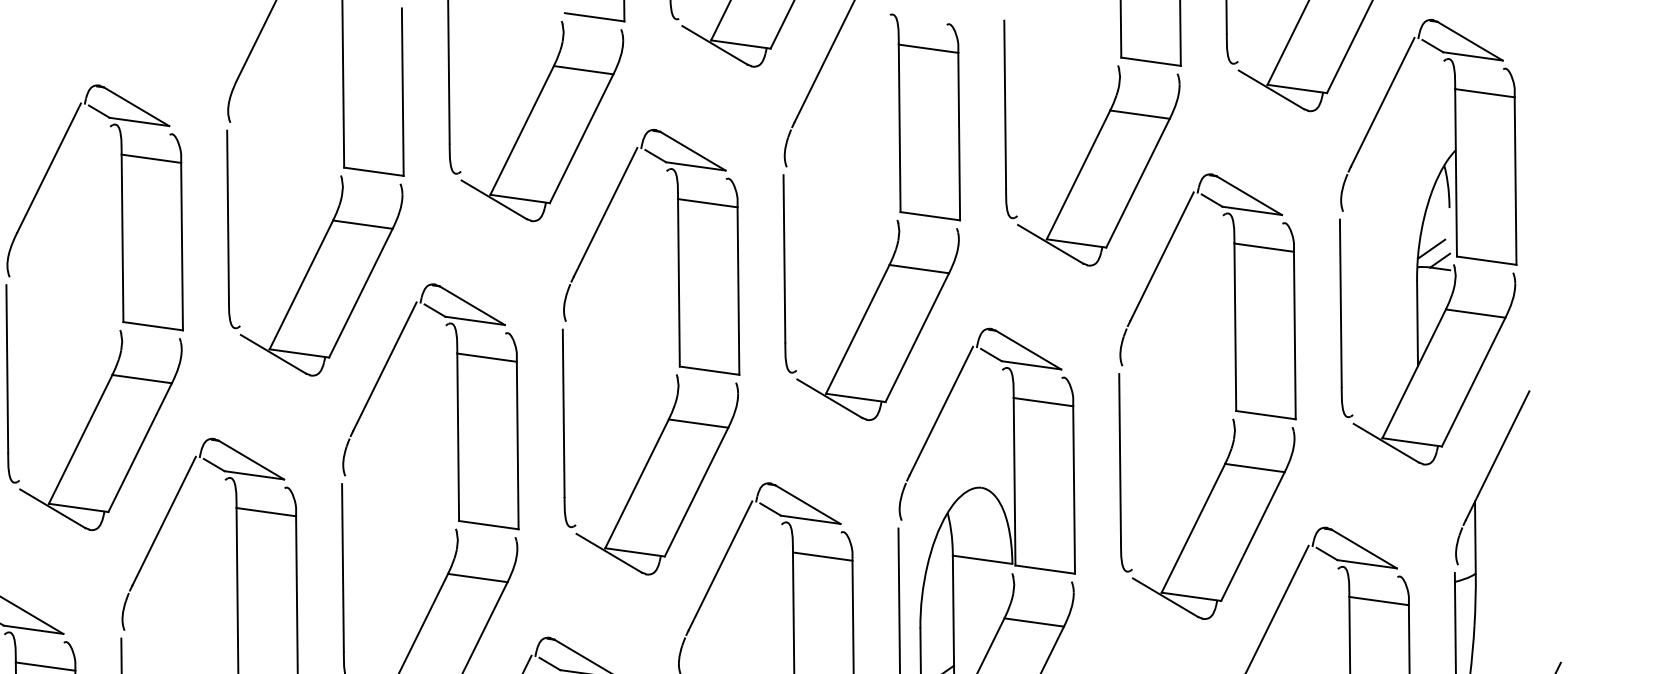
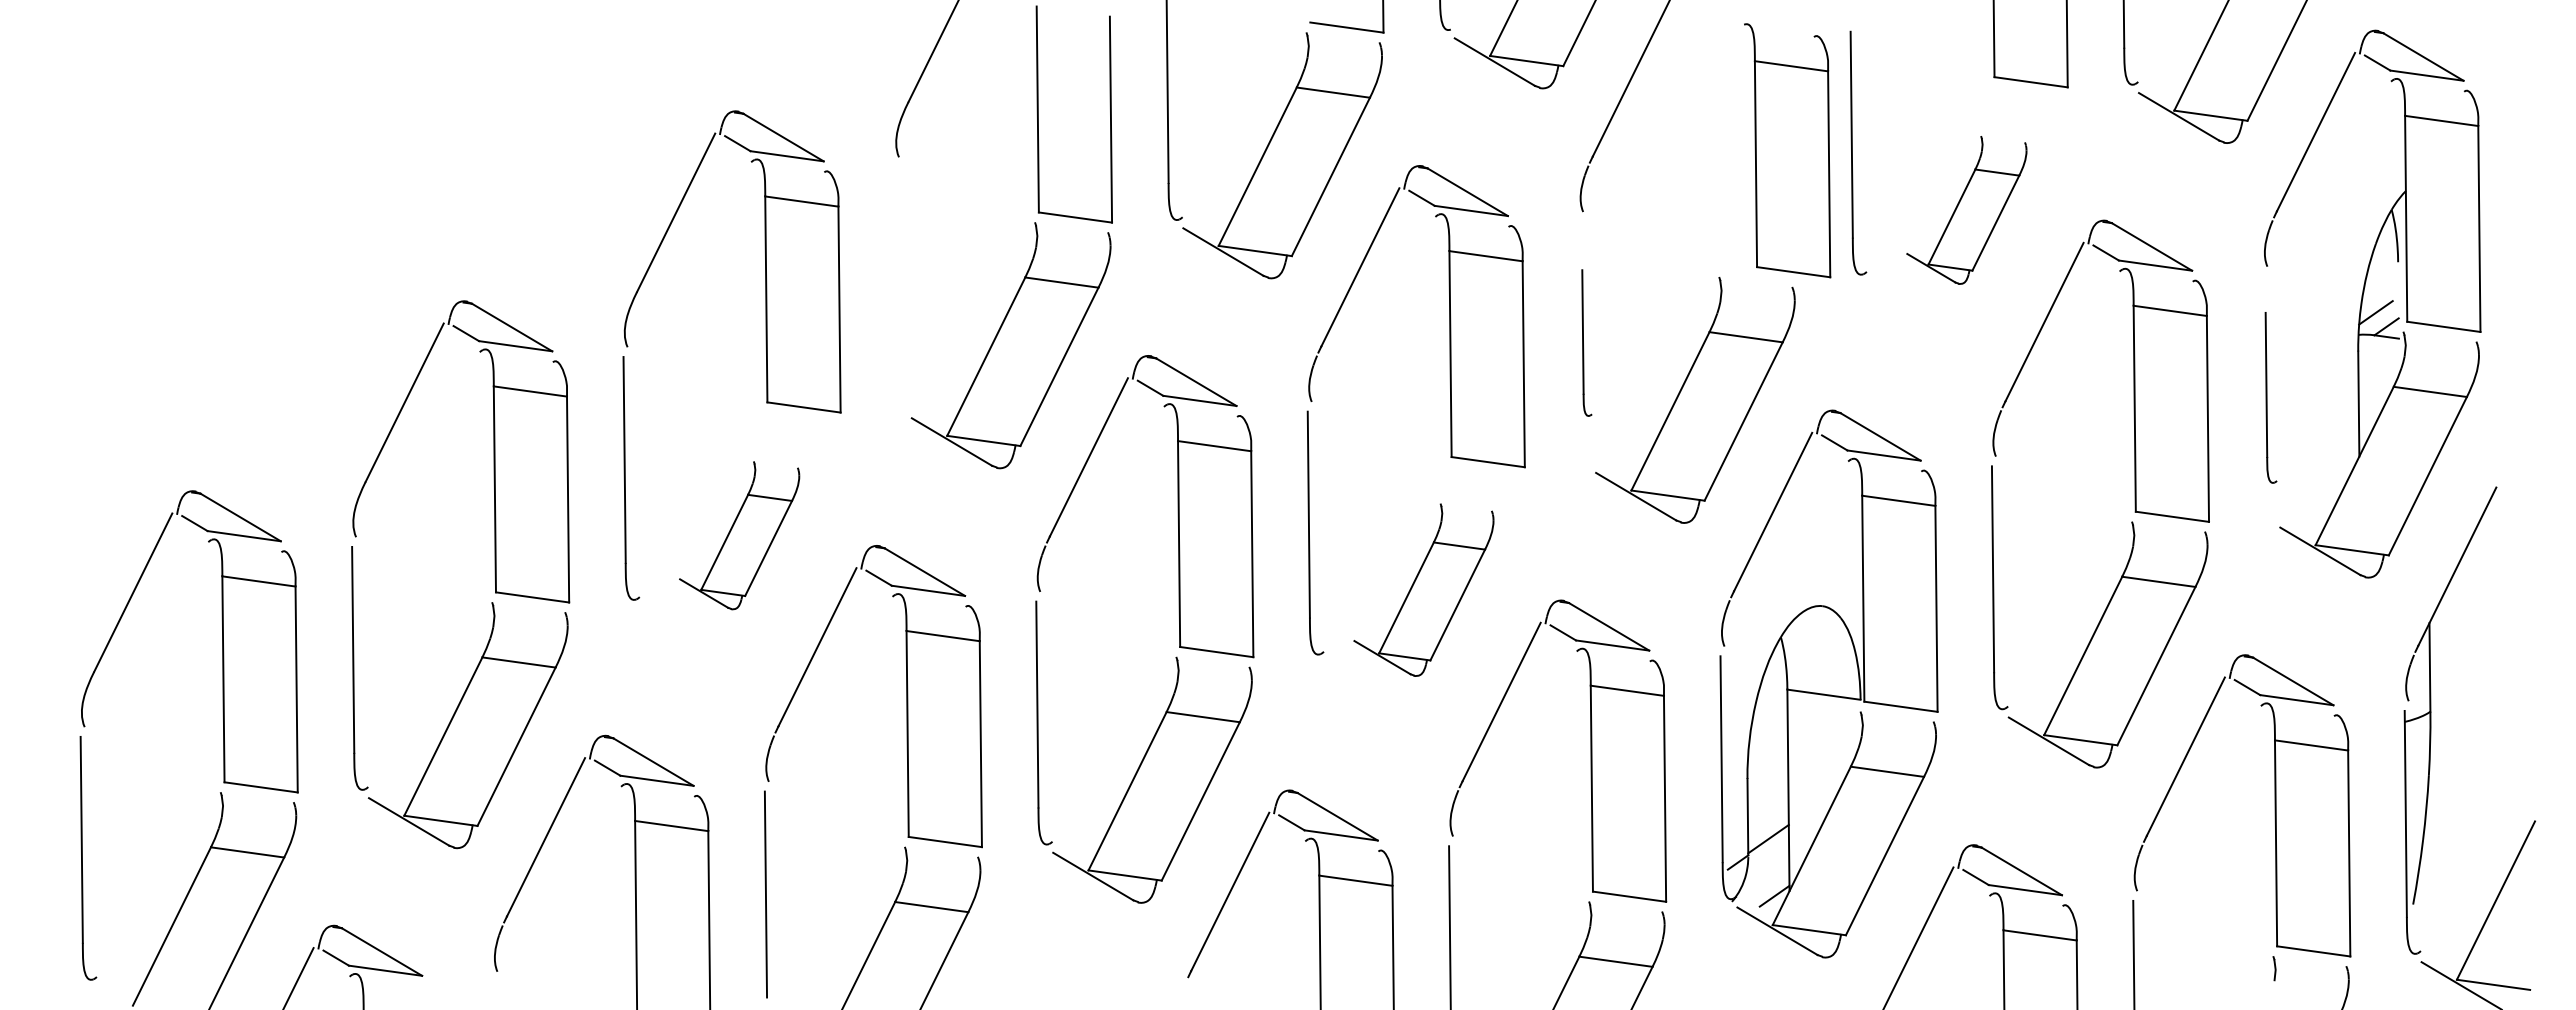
part: (925, 117) -> (1787, 150), moved
part: (1098, 166) -> (1966, 210), size x0.6
part: (233, 229) -> (902, 288), removed
part: (789, 273) -> (1586, 342), size x0.6
part: (1345, 318) -> (2270, 397), size x0.7
part: (100, 430) -> (739, 535), size x0.6
part: (656, 474) -> (1423, 589), size x0.7

